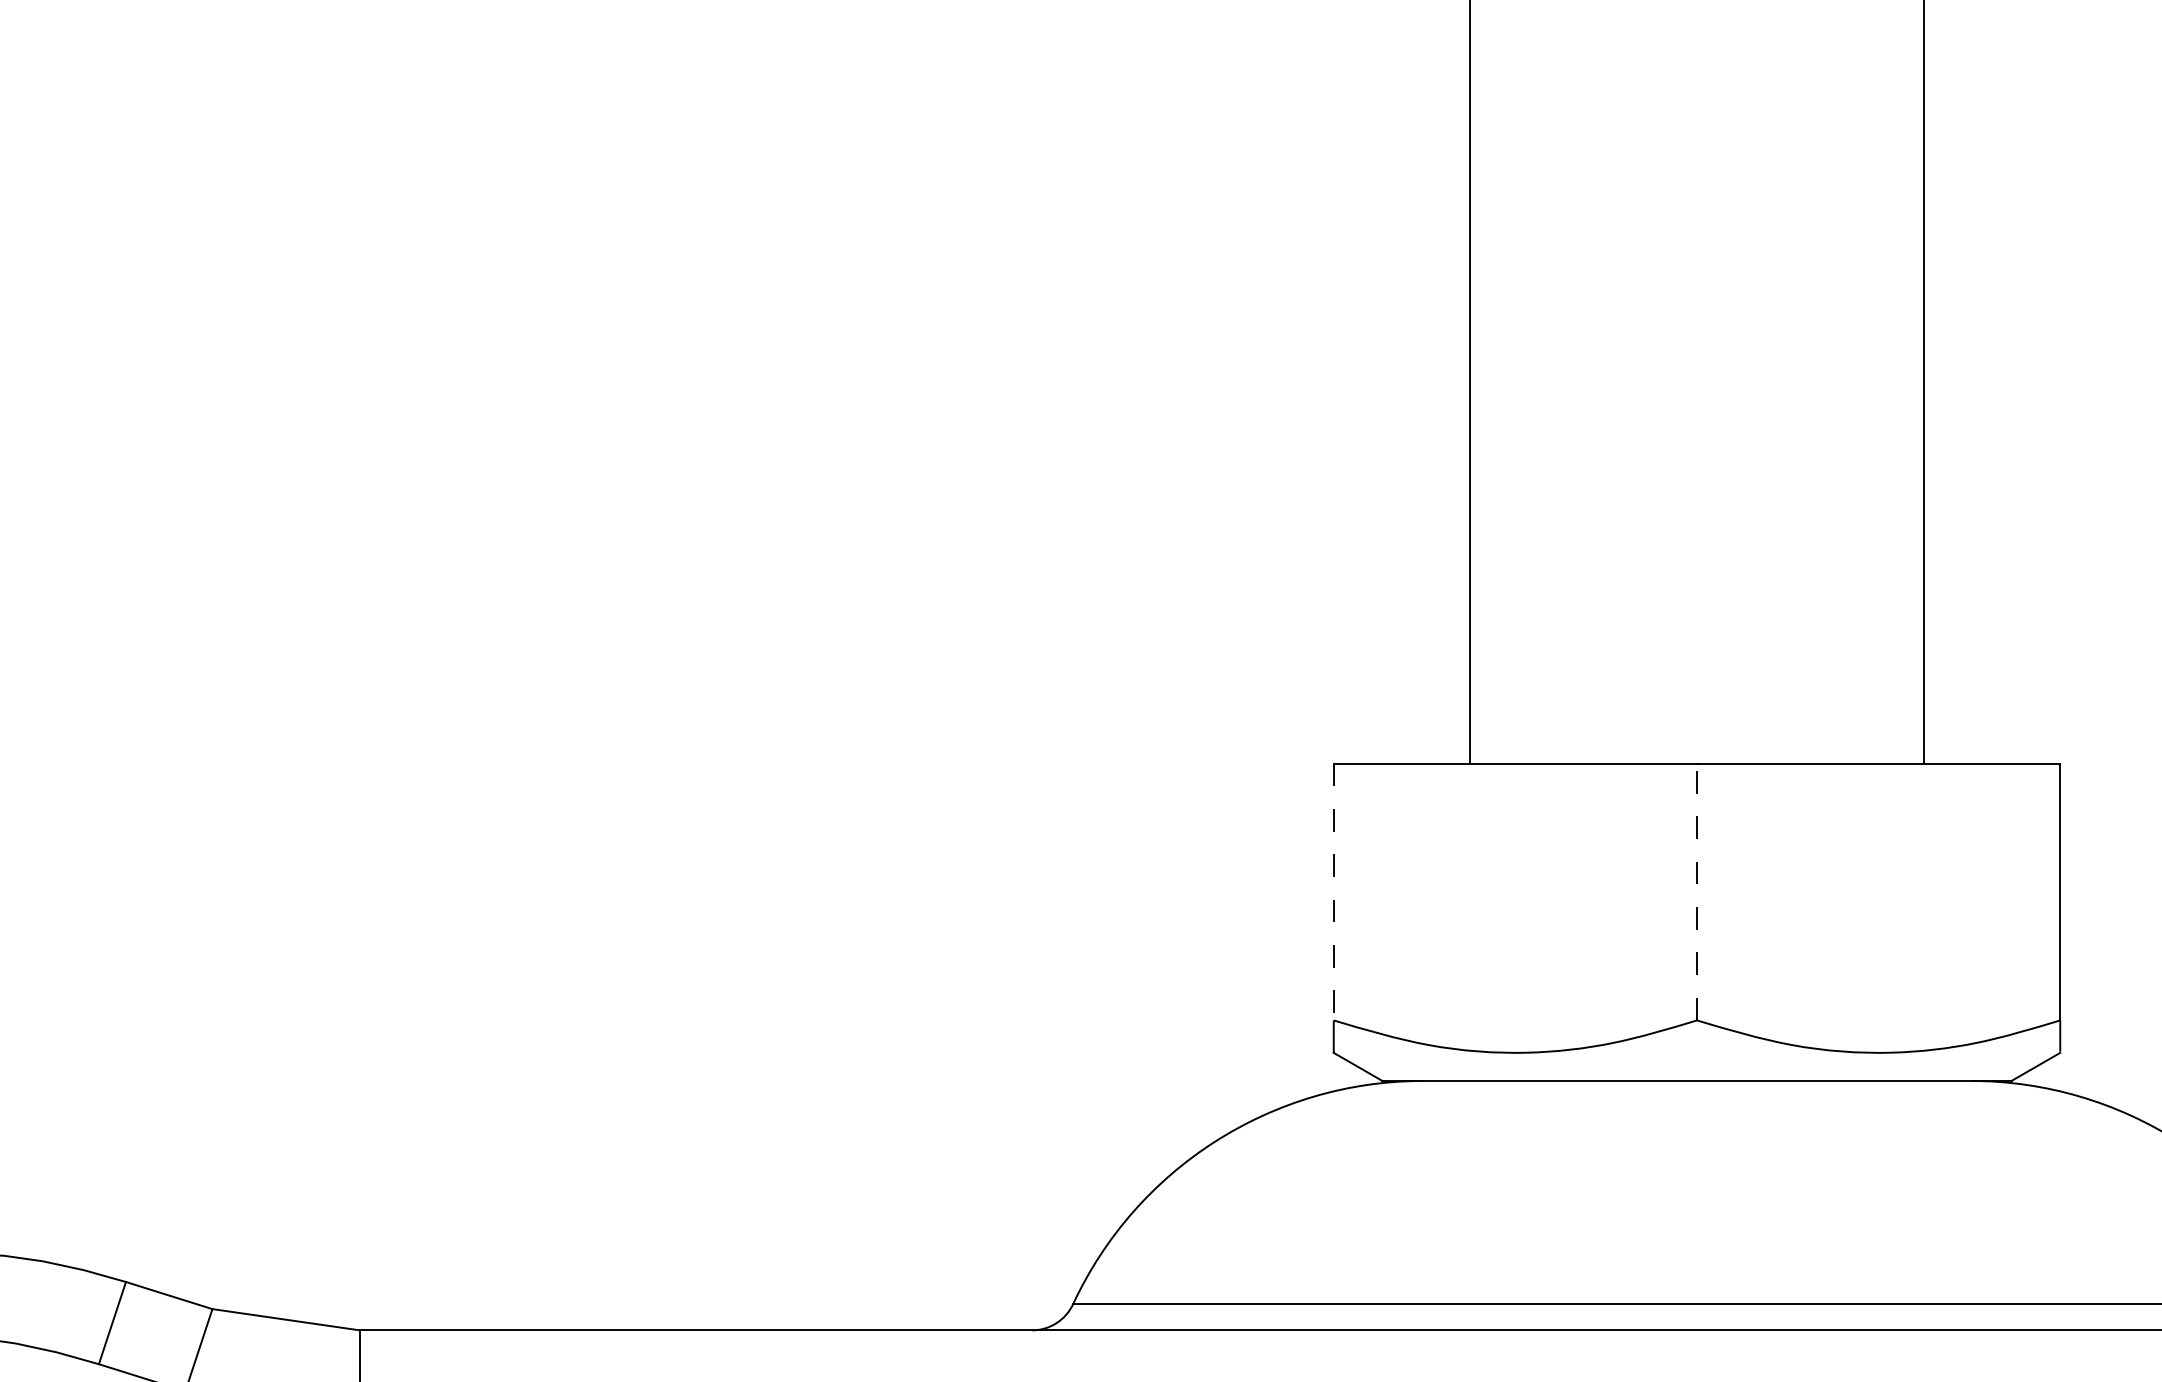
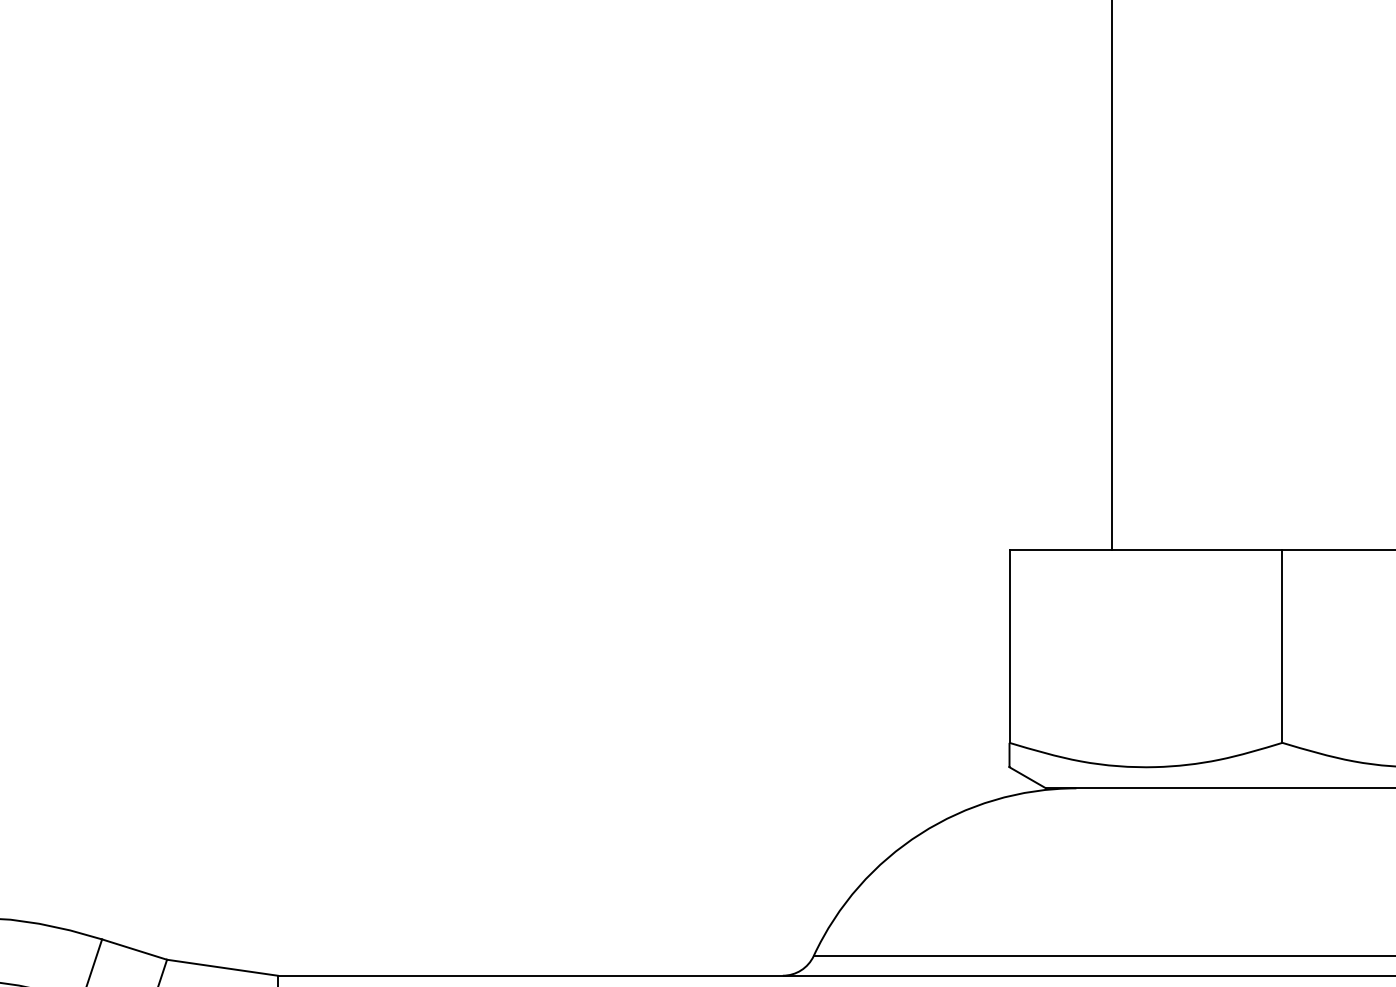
line: (1696, 891) -> (1282, 646), dashed -> solid
line: (1333, 892) -> (1009, 646), dashed -> solid

